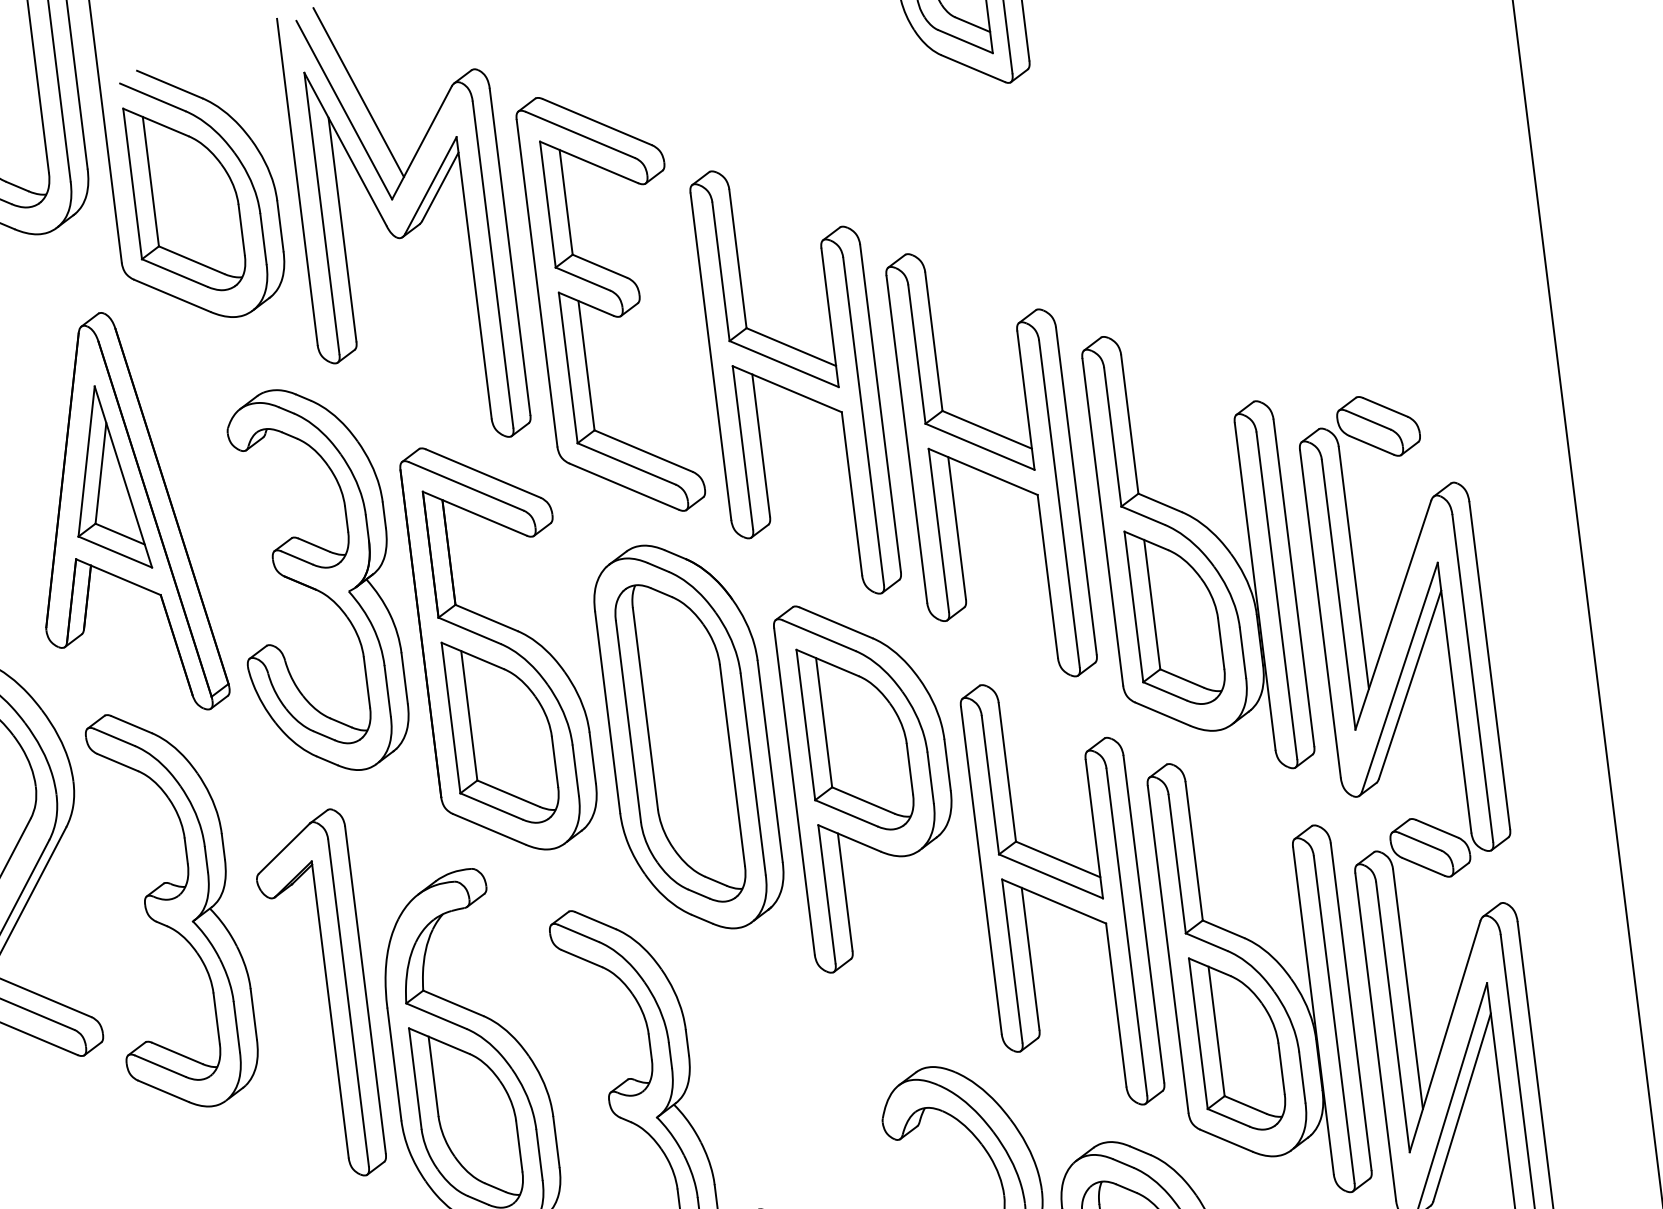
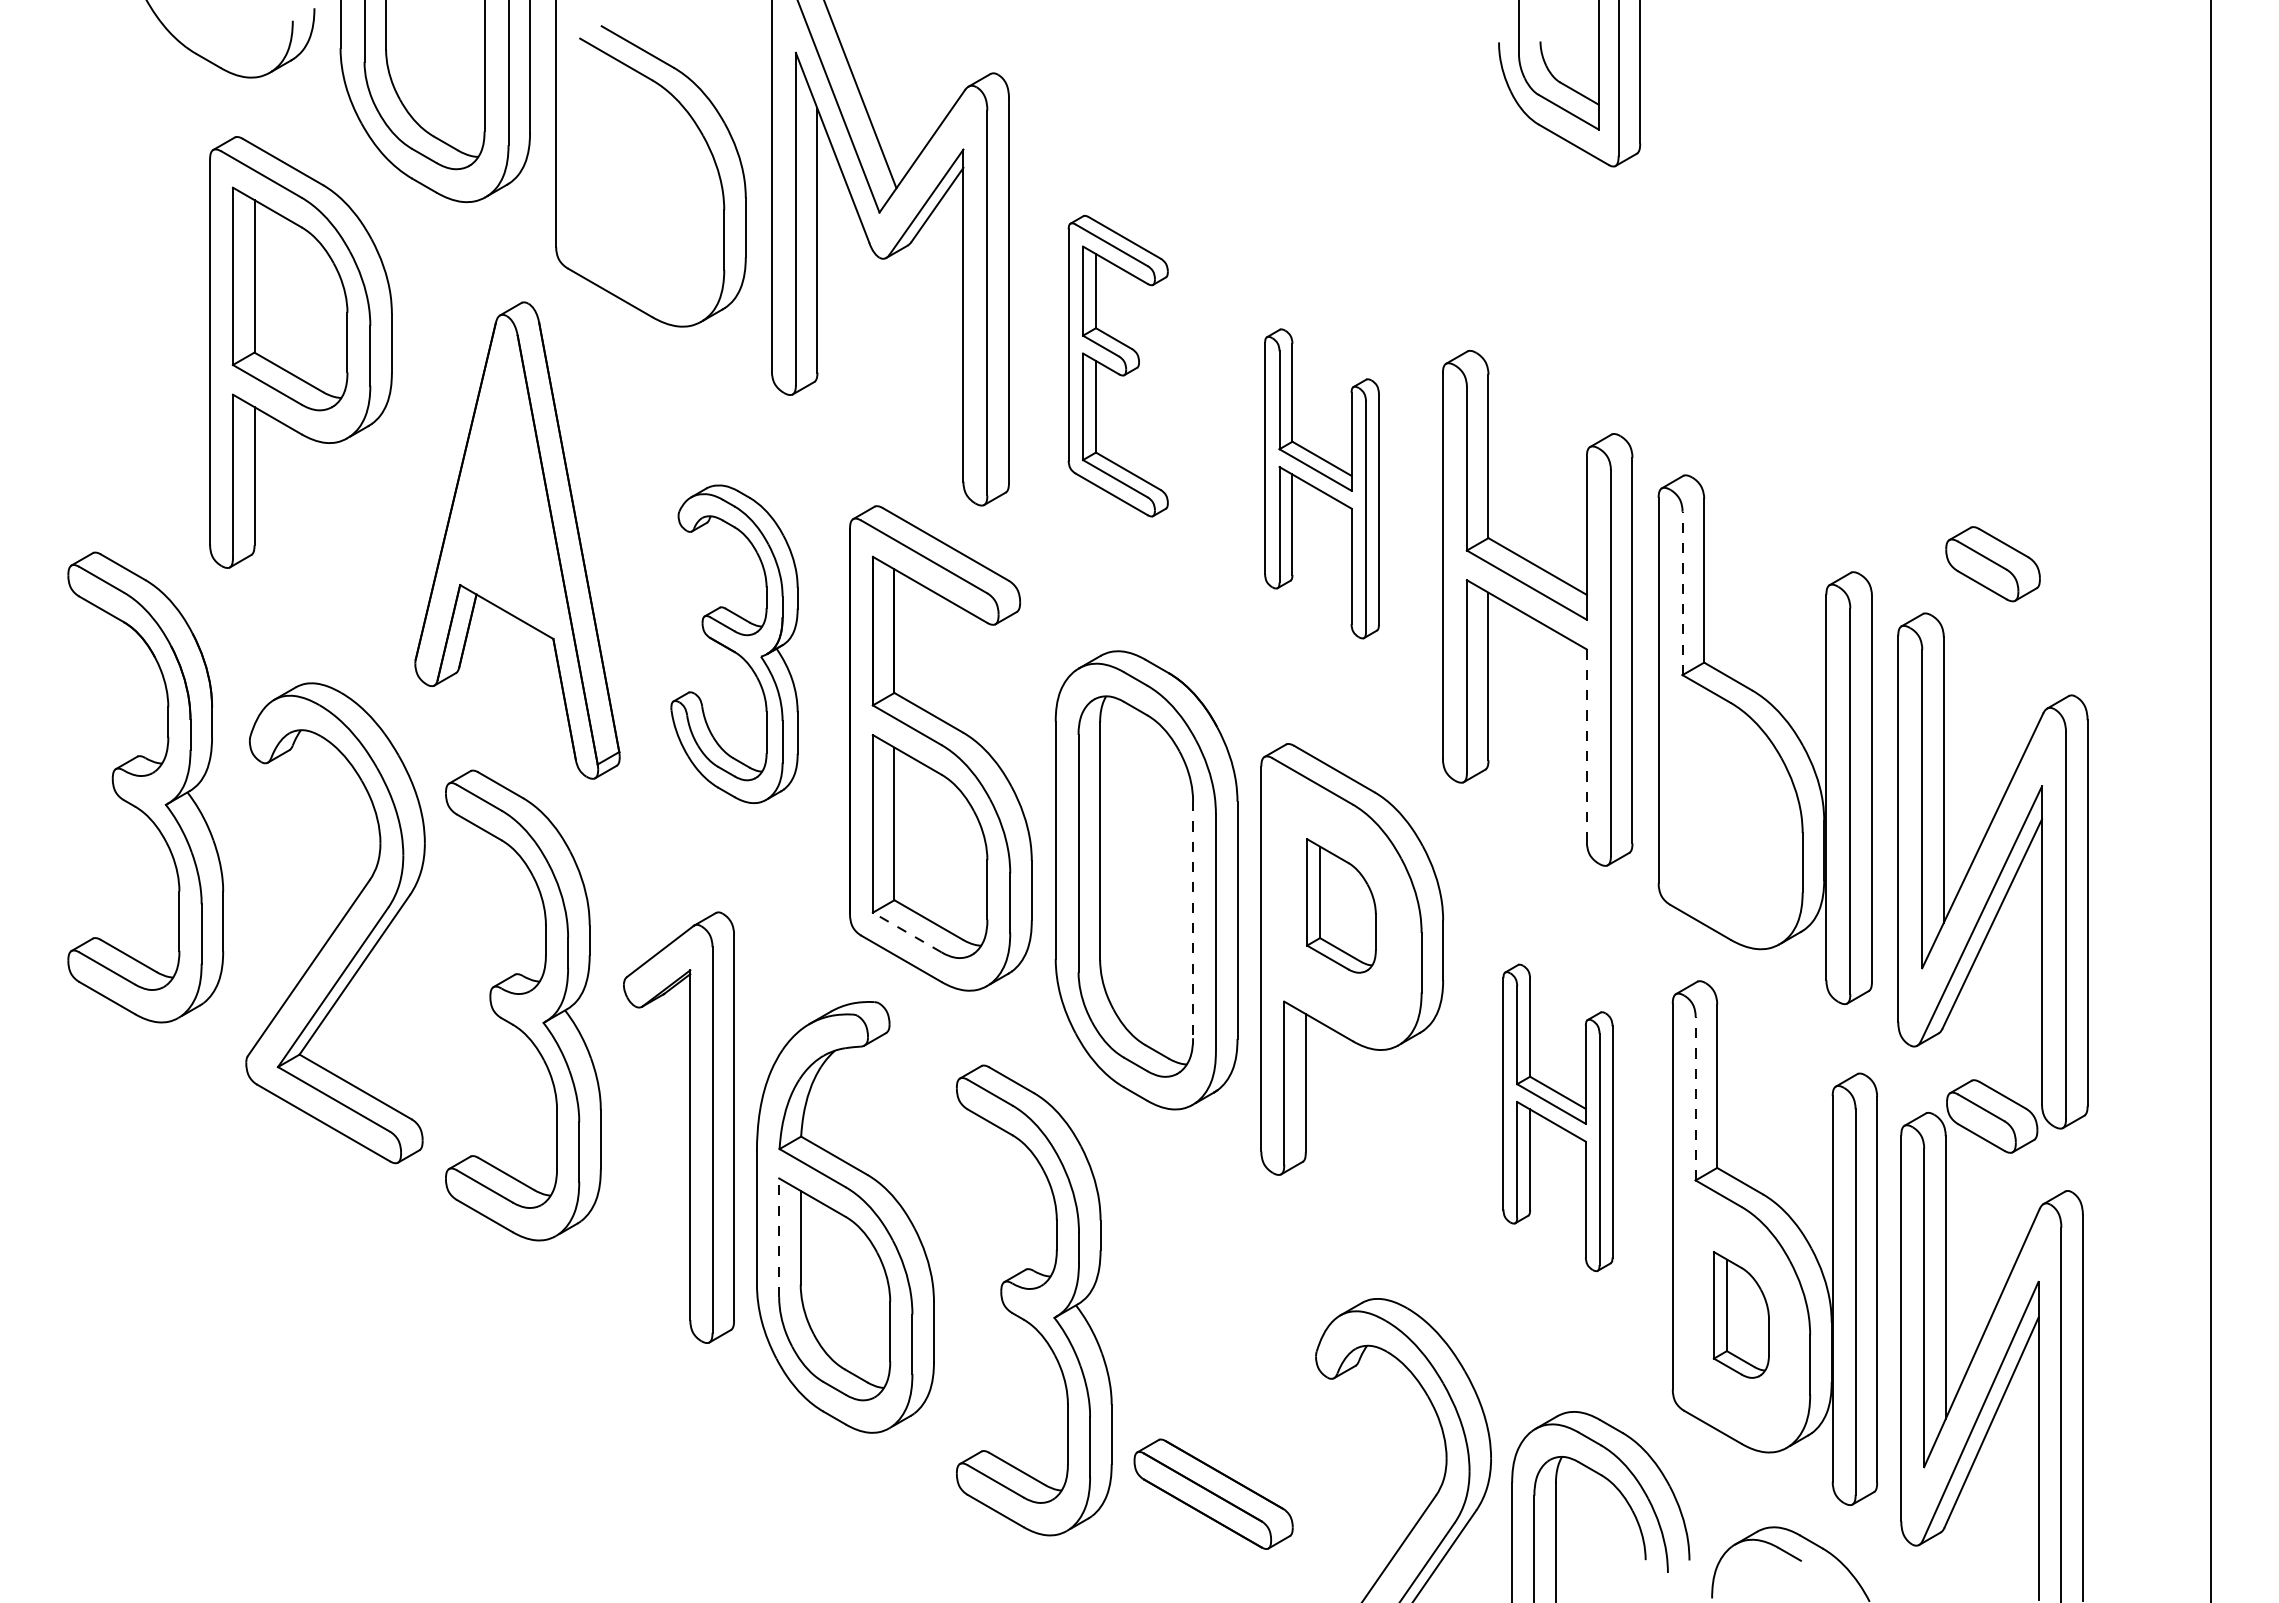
part: (186, 197) -> (640, 180), removed
part: (609, 303) -> (1117, 365), size x0.6
part: (795, 382) -> (1321, 483), size x0.6
part: (1378, 426) -> (1992, 564), moved
line: (1112, 437) -> (1682, 593), solid -> dashed
part: (106, 479) -> (506, 496), removed
line: (1047, 577) -> (1586, 746), solid -> dashed
part: (314, 580) -> (734, 644), size x0.7
part: (1176, 616) -> (1730, 810), removed
part: (856, 737) -> (1341, 905), size x0.6
line: (732, 765) -> (1193, 919), solid -> dashed
line: (491, 806) -> (907, 932), solid -> dashed
line: (1177, 863) -> (1695, 1098), solid -> dashed
part: (1062, 894) -> (1557, 1117), size x0.6
part: (1238, 1042) -> (1741, 1314), size x0.6
line: (415, 1078) -> (779, 1237), solid -> dashed

